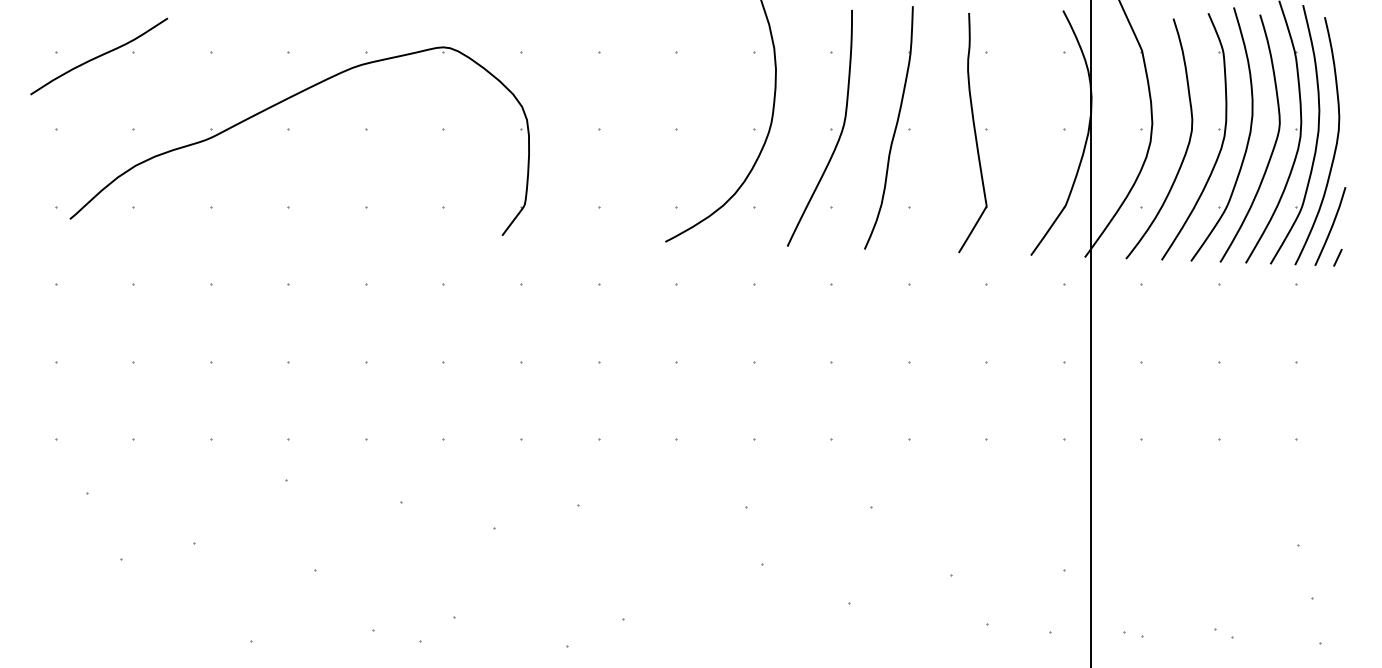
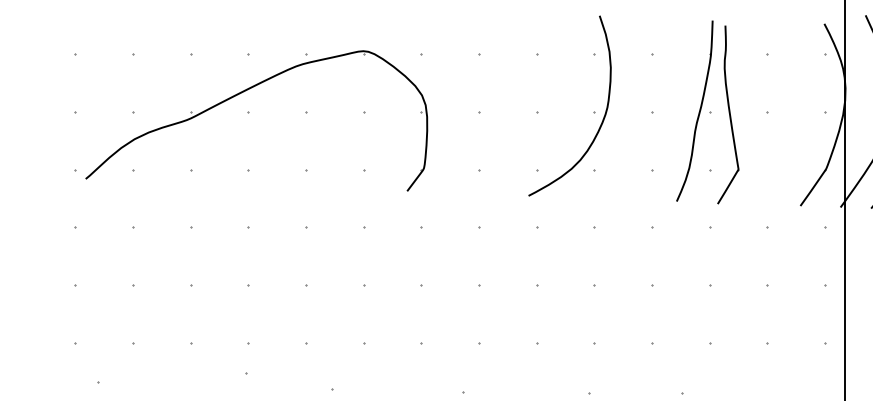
curve: (98, 56) -> (106, 57), removed
part: (972, 133) -> (727, 115), moved
curve: (838, 137) -> (657, 118), removed

